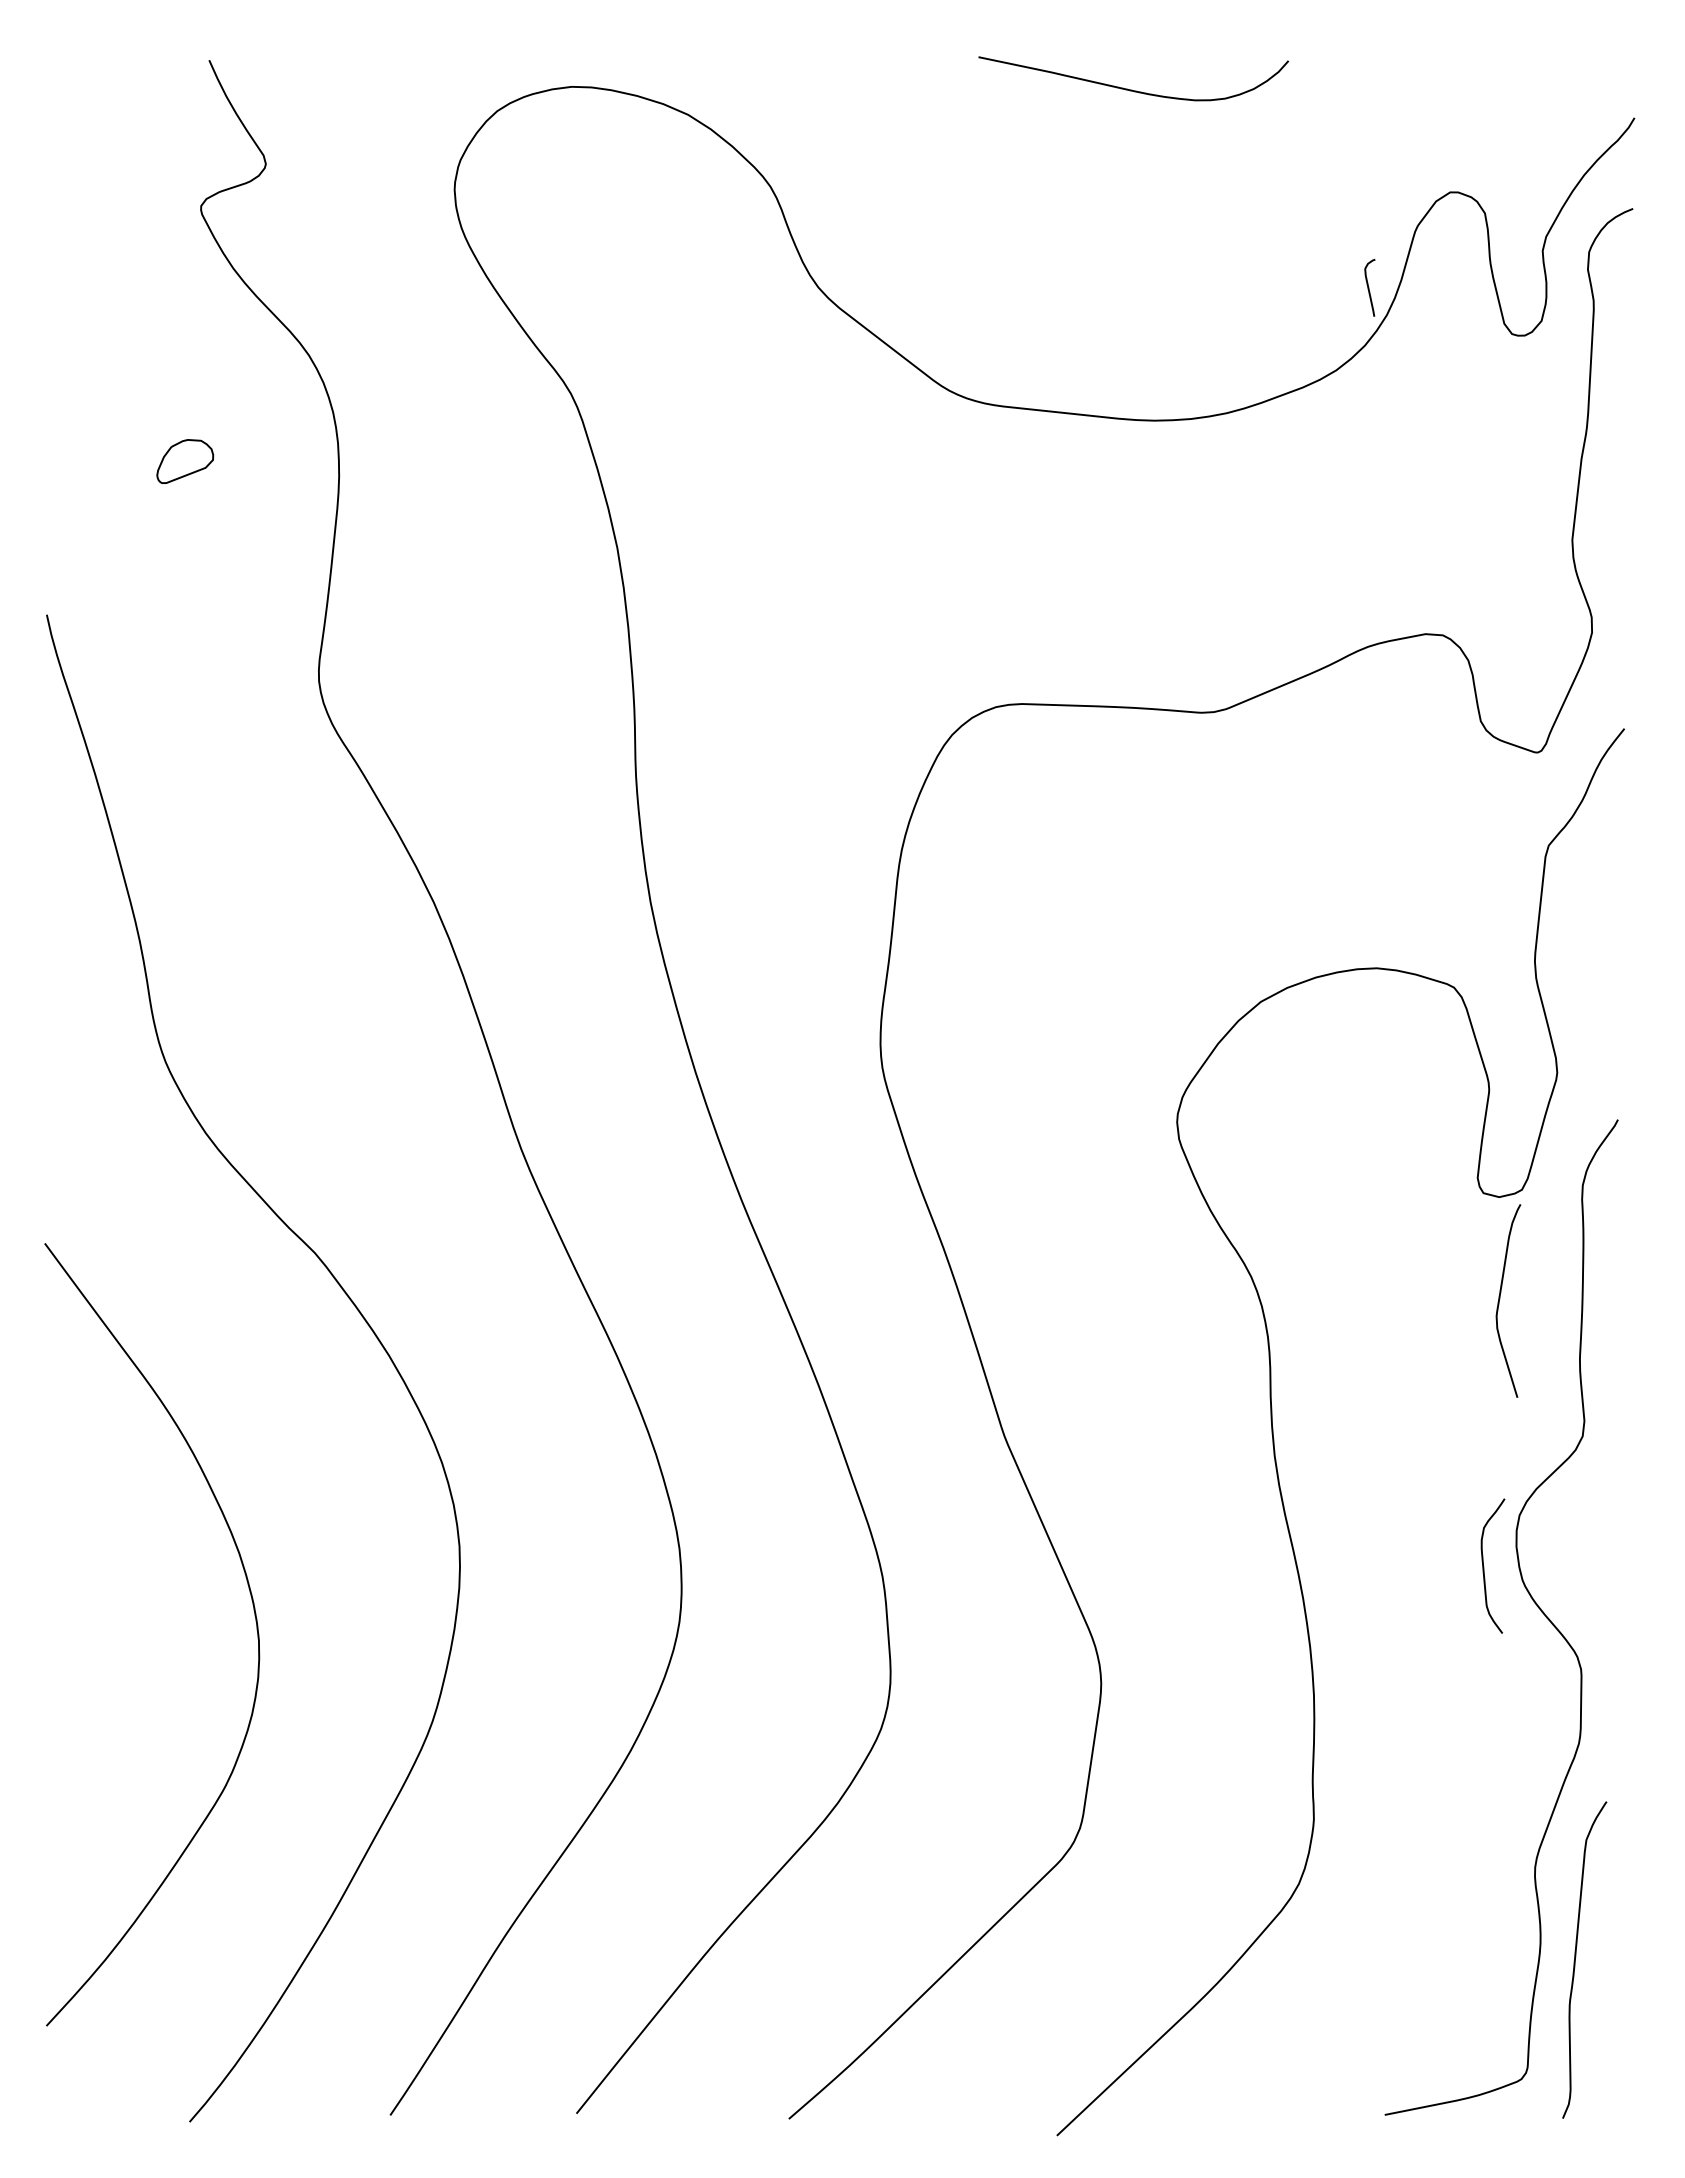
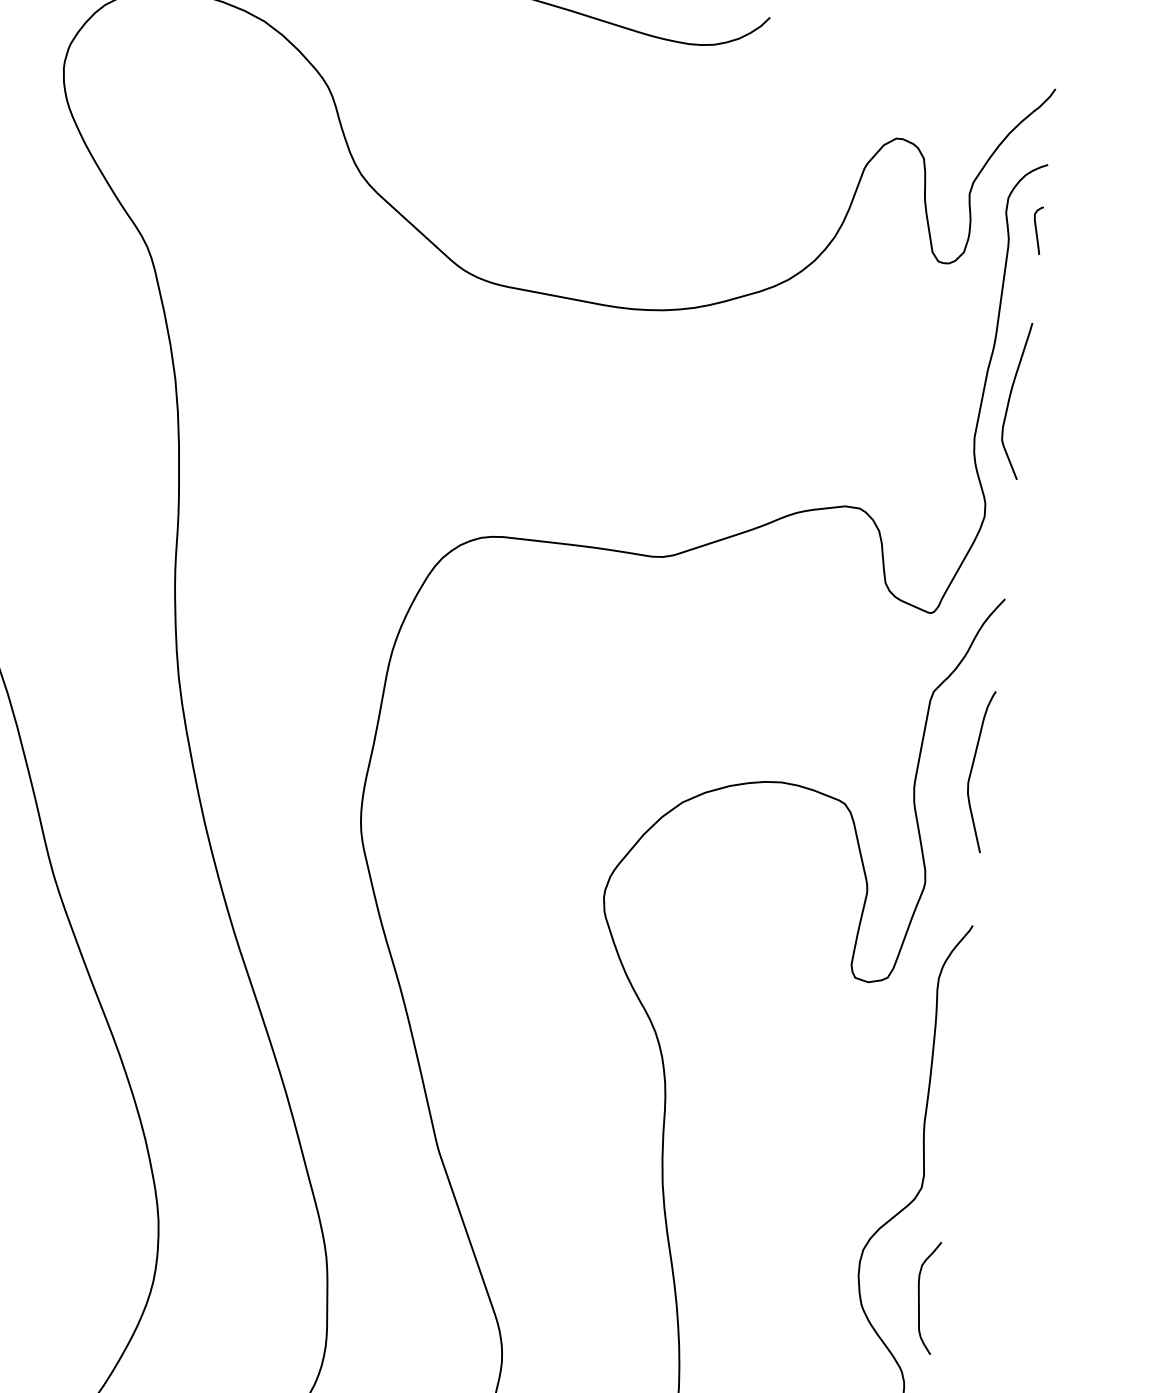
curve: (1369, 287) -> (1037, 230), moved
curve: (1610, 492) -> (1009, 400), added
curve: (1500, 1299) -> (972, 769), moved
curve: (1484, 1566) -> (919, 1297), moved

